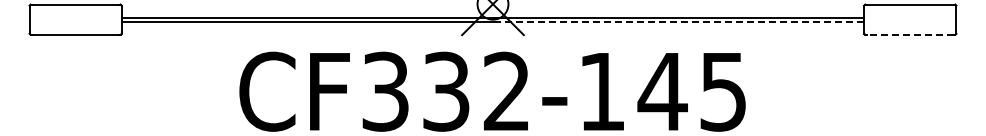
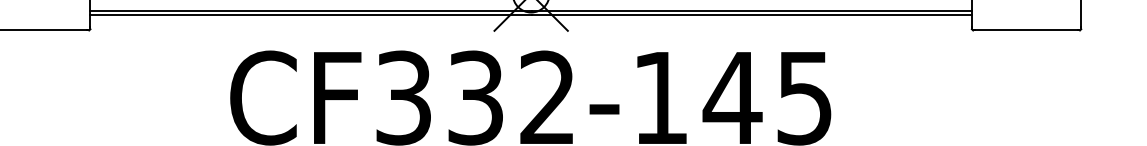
line: (678, 22) -> (751, 15), dashed -> solid
line: (909, 34) -> (1025, 30), dashed -> solid

